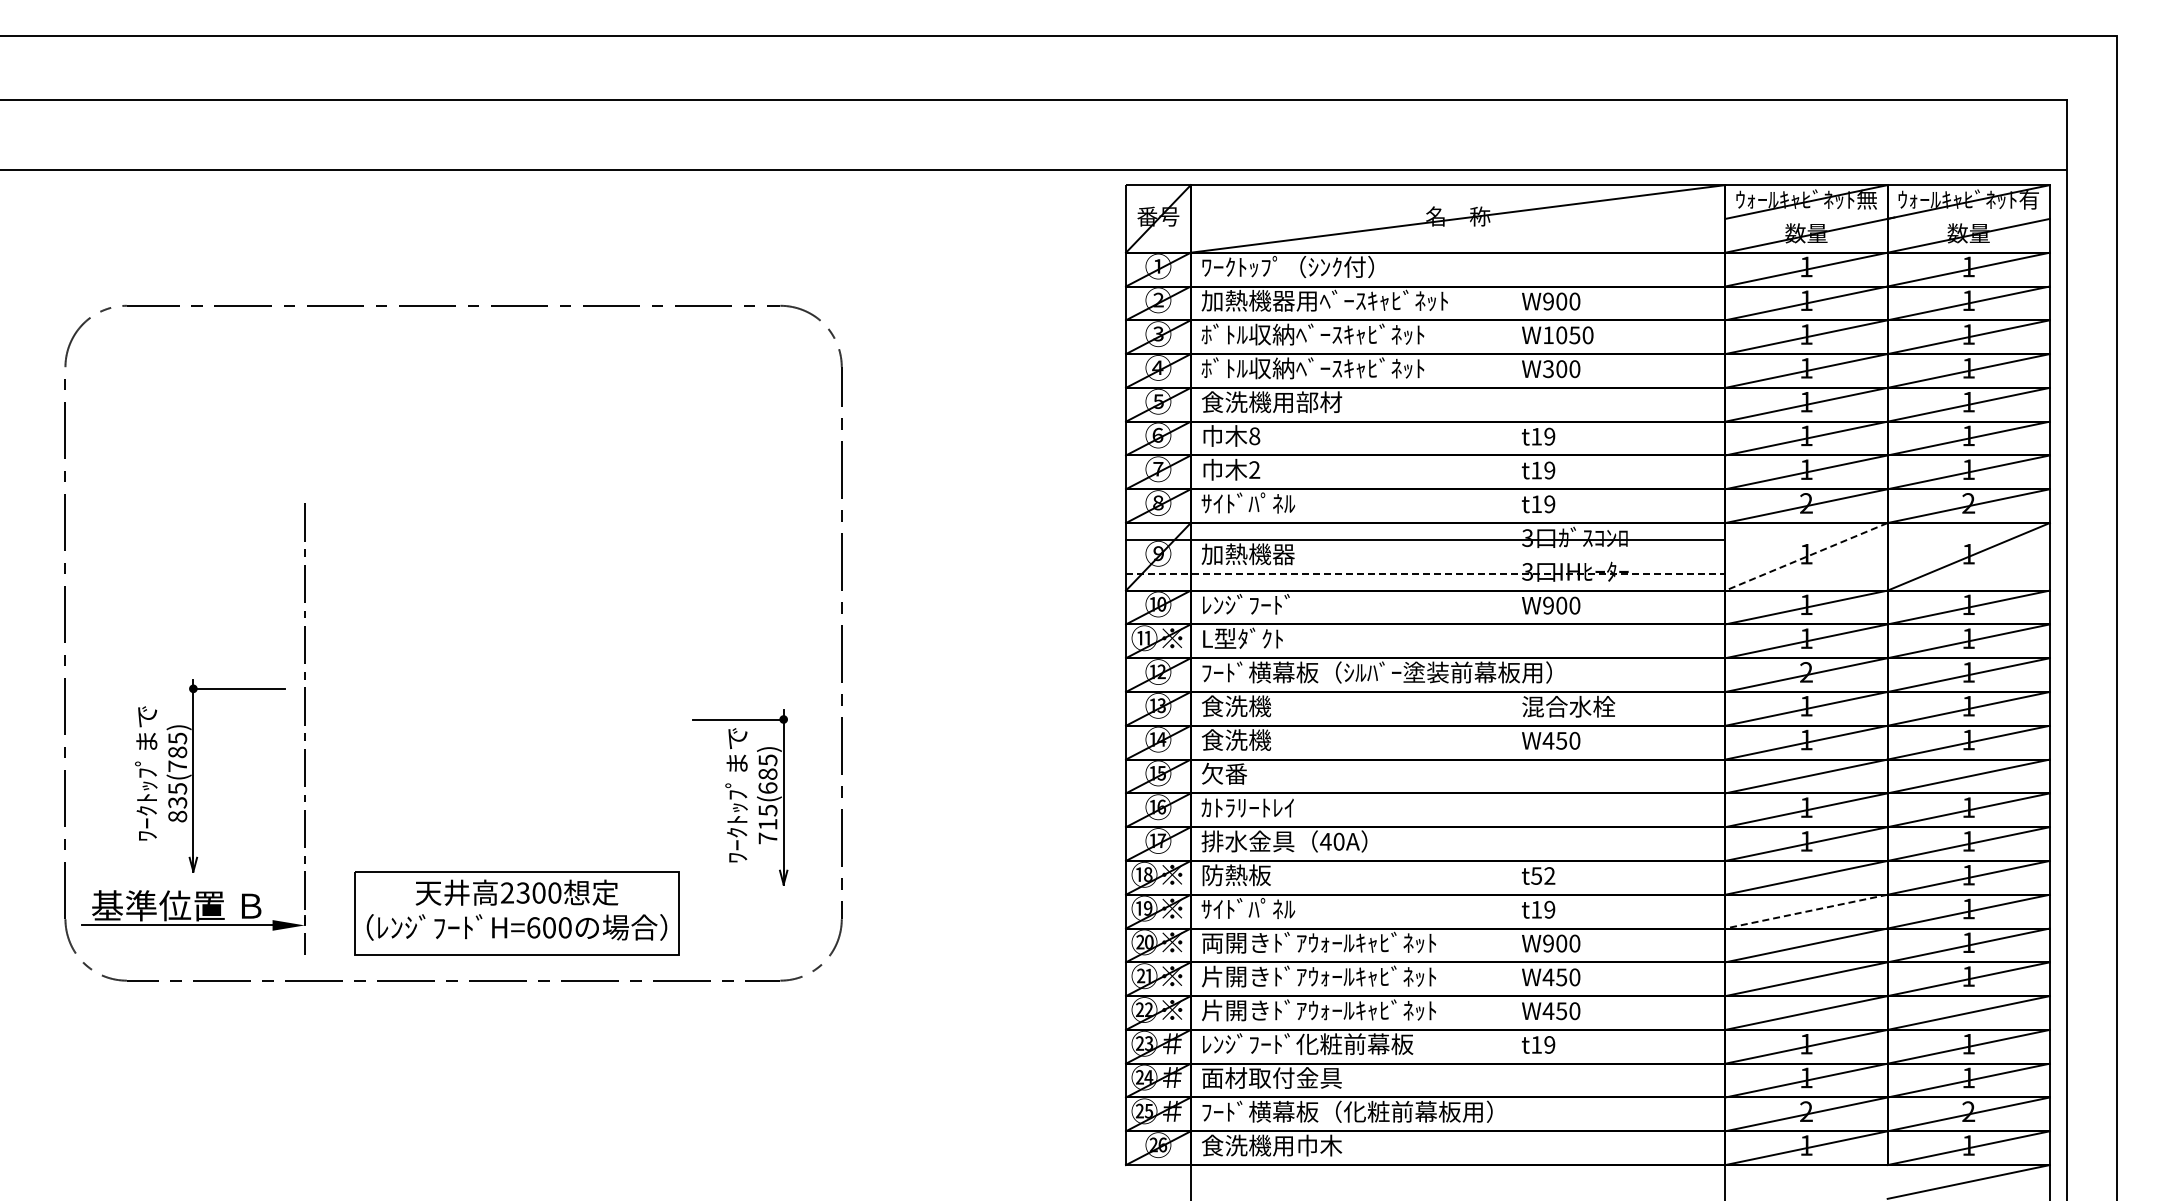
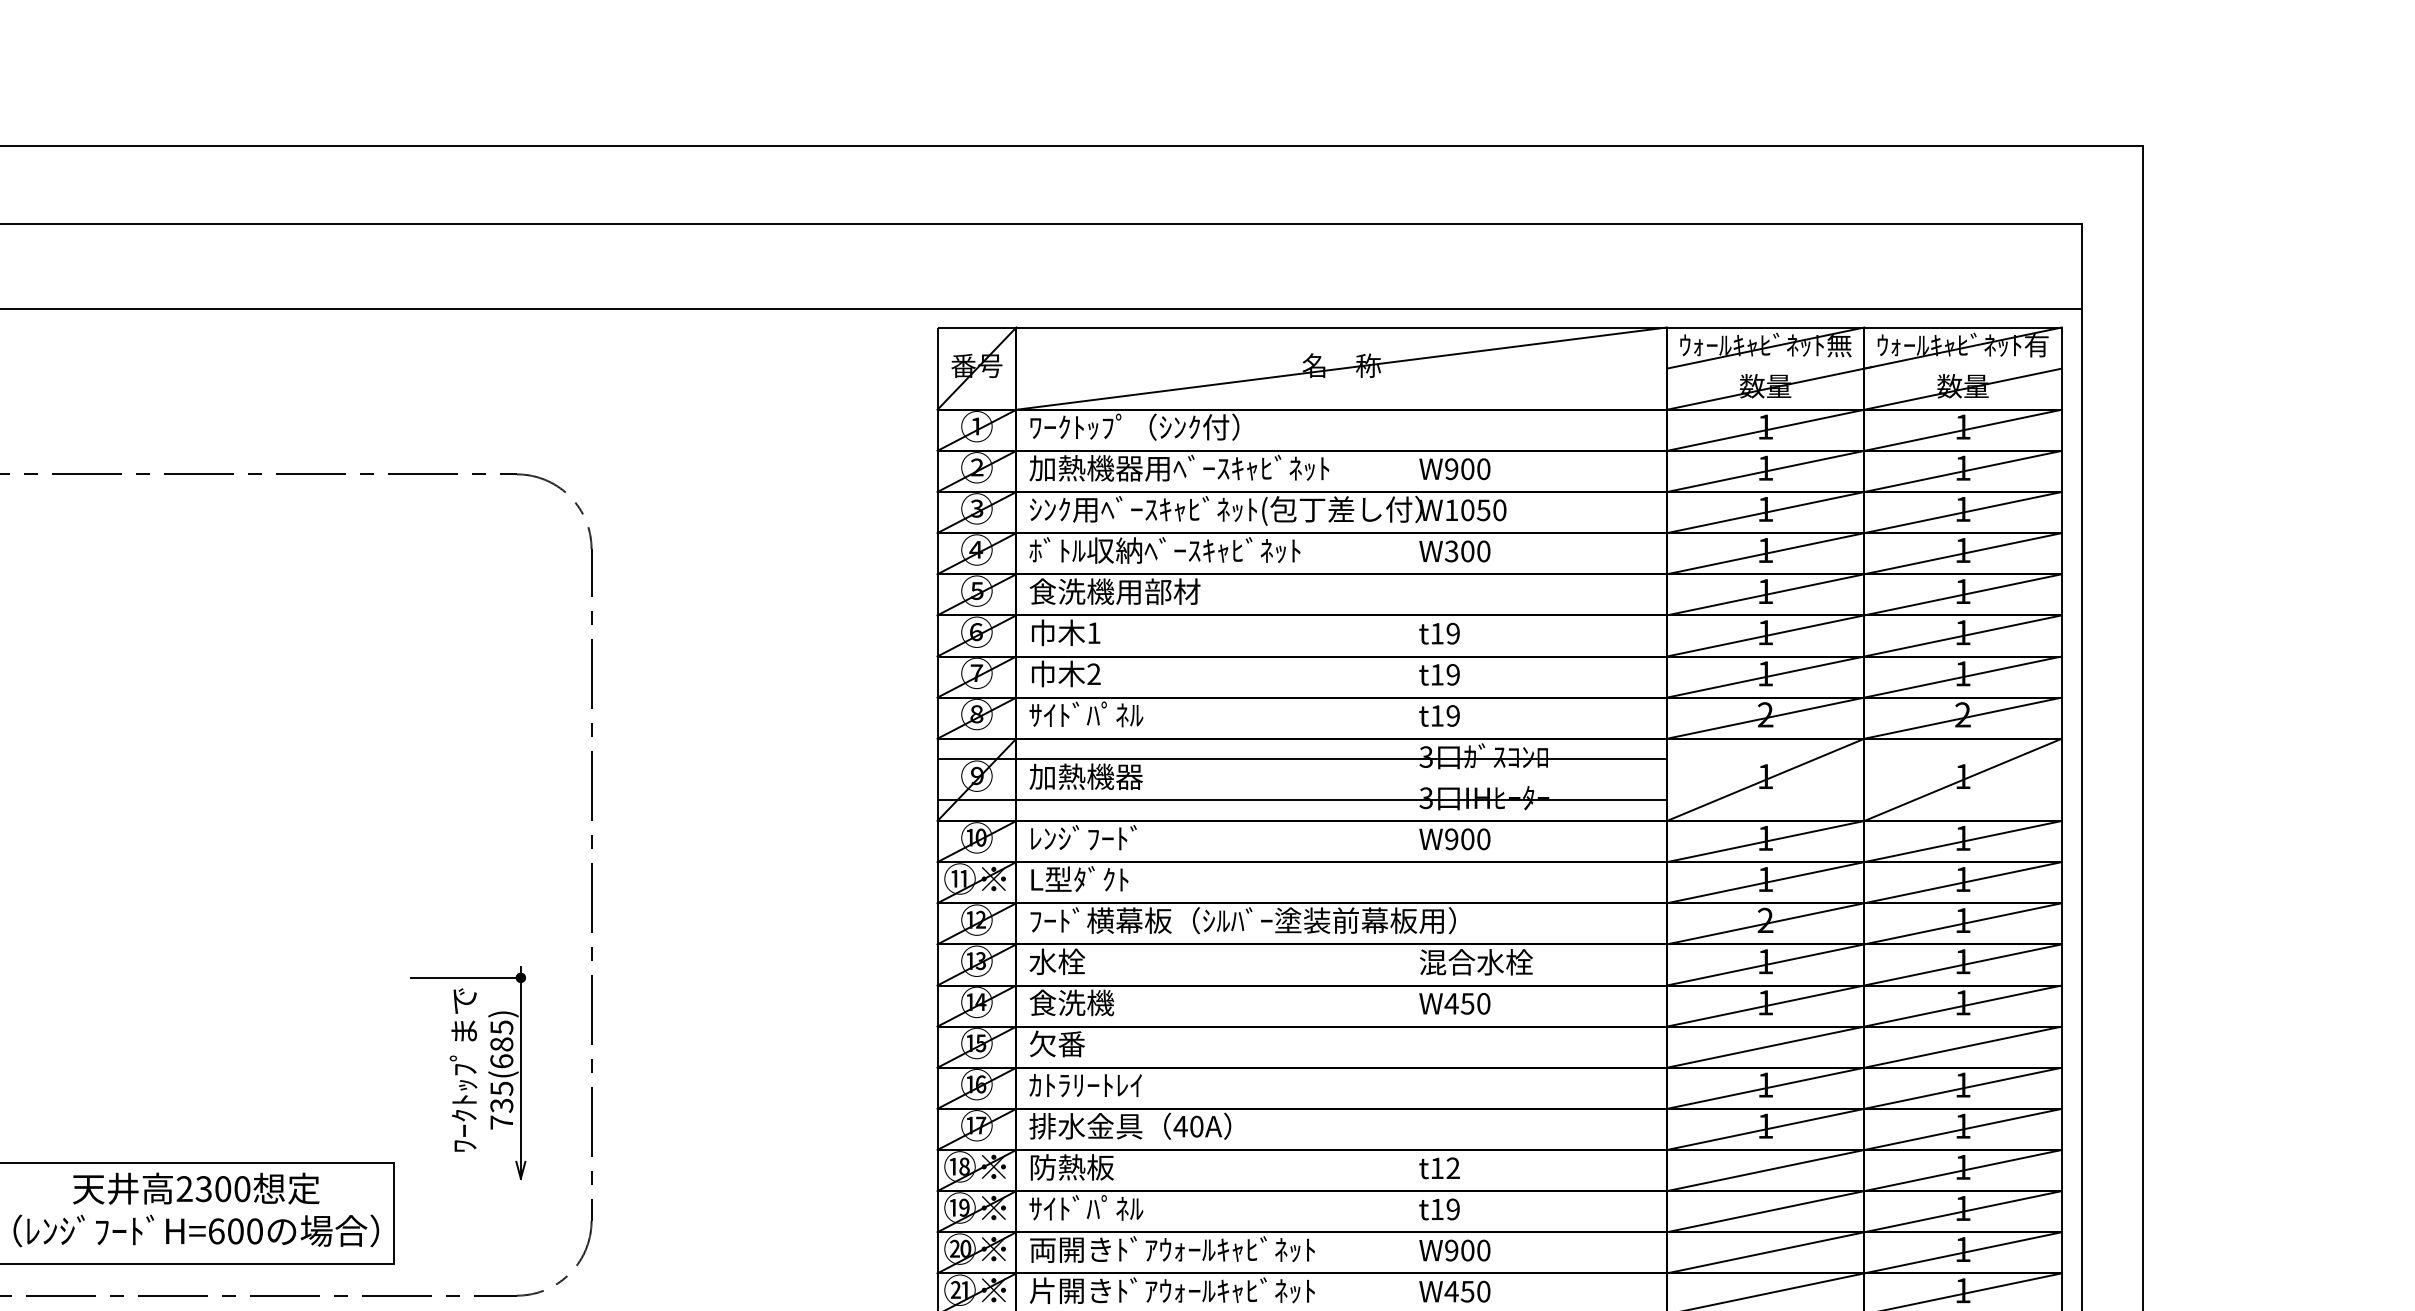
text: (1362, 335) -> (1225, 510), ﾎﾞﾄﾙ収納ﾍﾞｰｽｷｬﾋﾞﾈｯﾄ -> ｼﾝｸ用ﾍﾞｰｽｷｬﾋﾞﾈｯﾄ(包丁差し付）
text: (1254, 436) -> (1093, 633), 8 -> 1
line: (1806, 556) -> (1765, 779), dashed -> solid
line: (1425, 573) -> (1301, 800), dashed -> solid
text: (1236, 706) -> (1071, 962), 食洗機 -> 水栓
text: (767, 824) -> (501, 1105), 715(685) -> 735(685)
text: (1536, 875) -> (1437, 1167), t52 -> t12
line: (1806, 911) -> (1765, 1211), dashed -> solid

